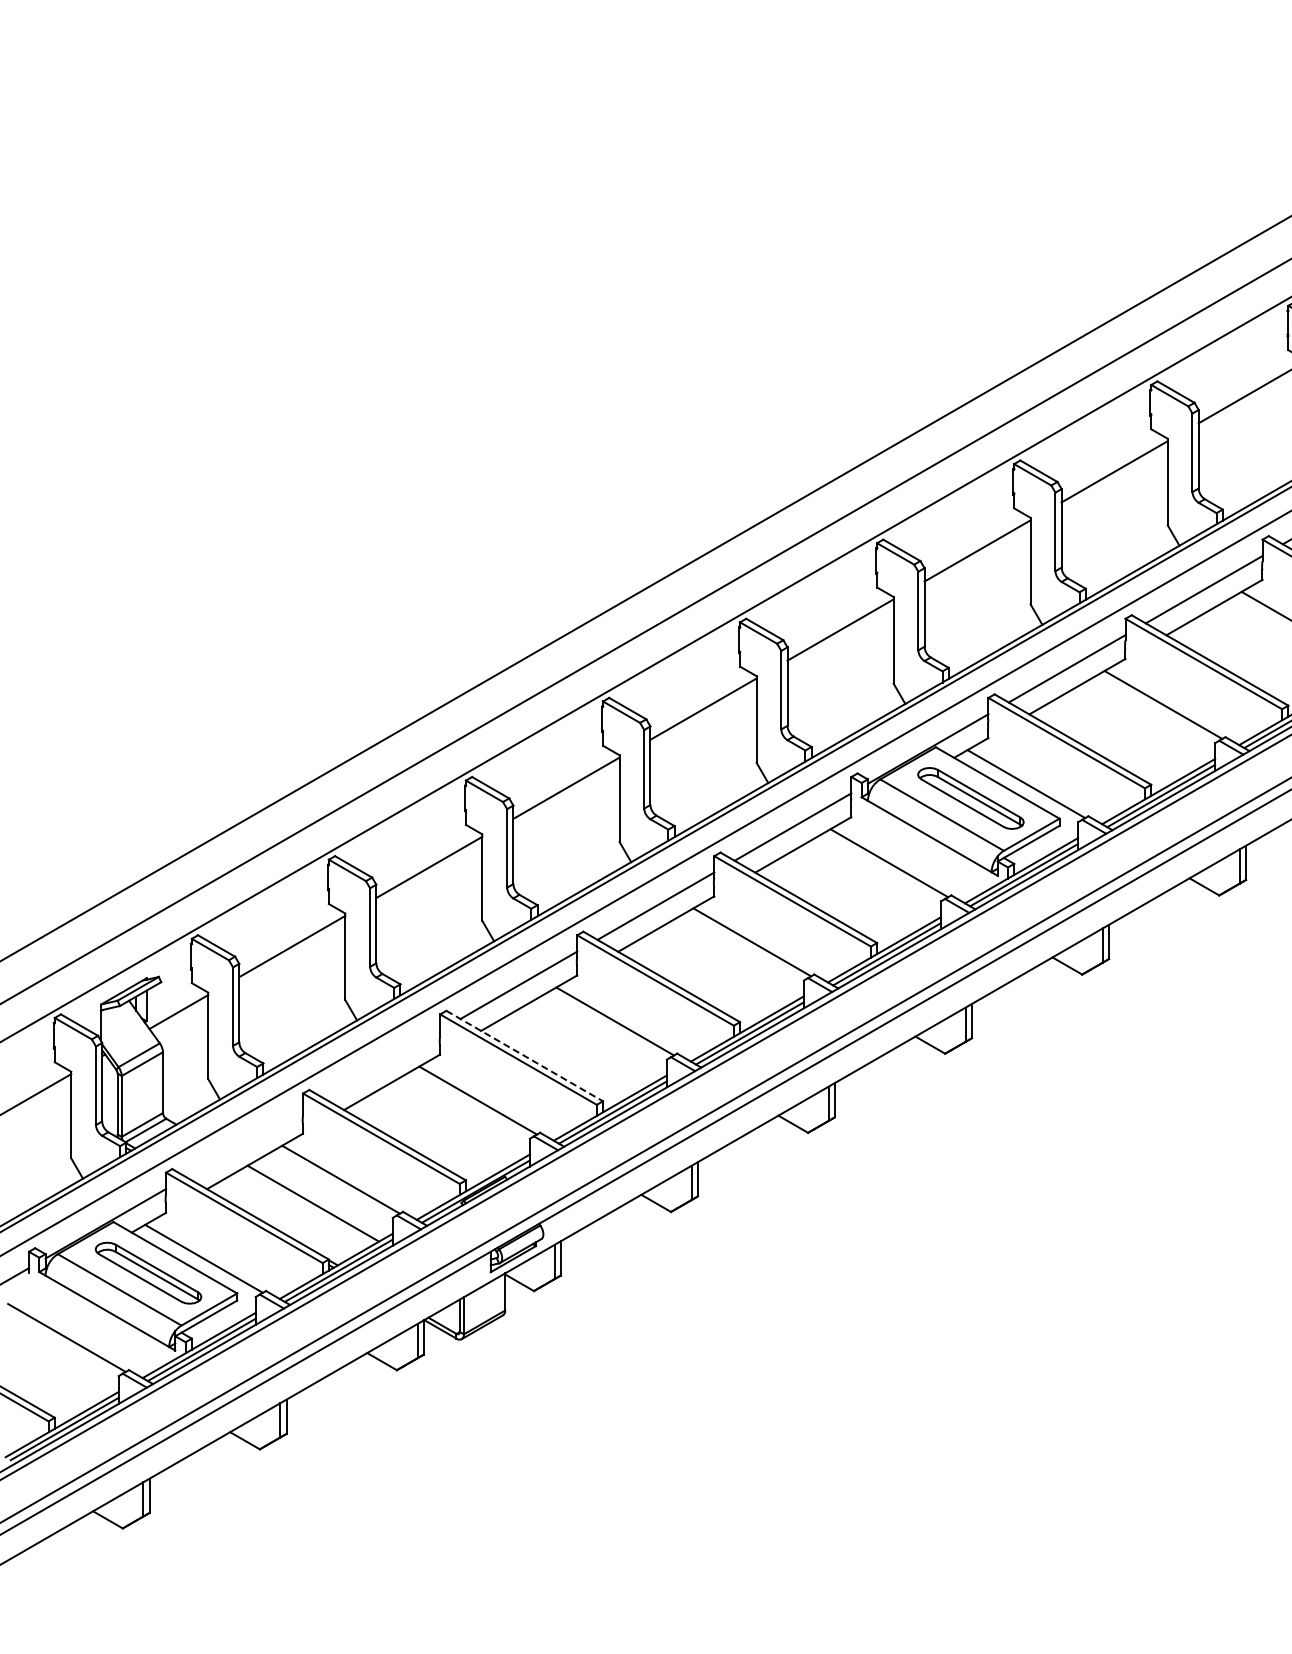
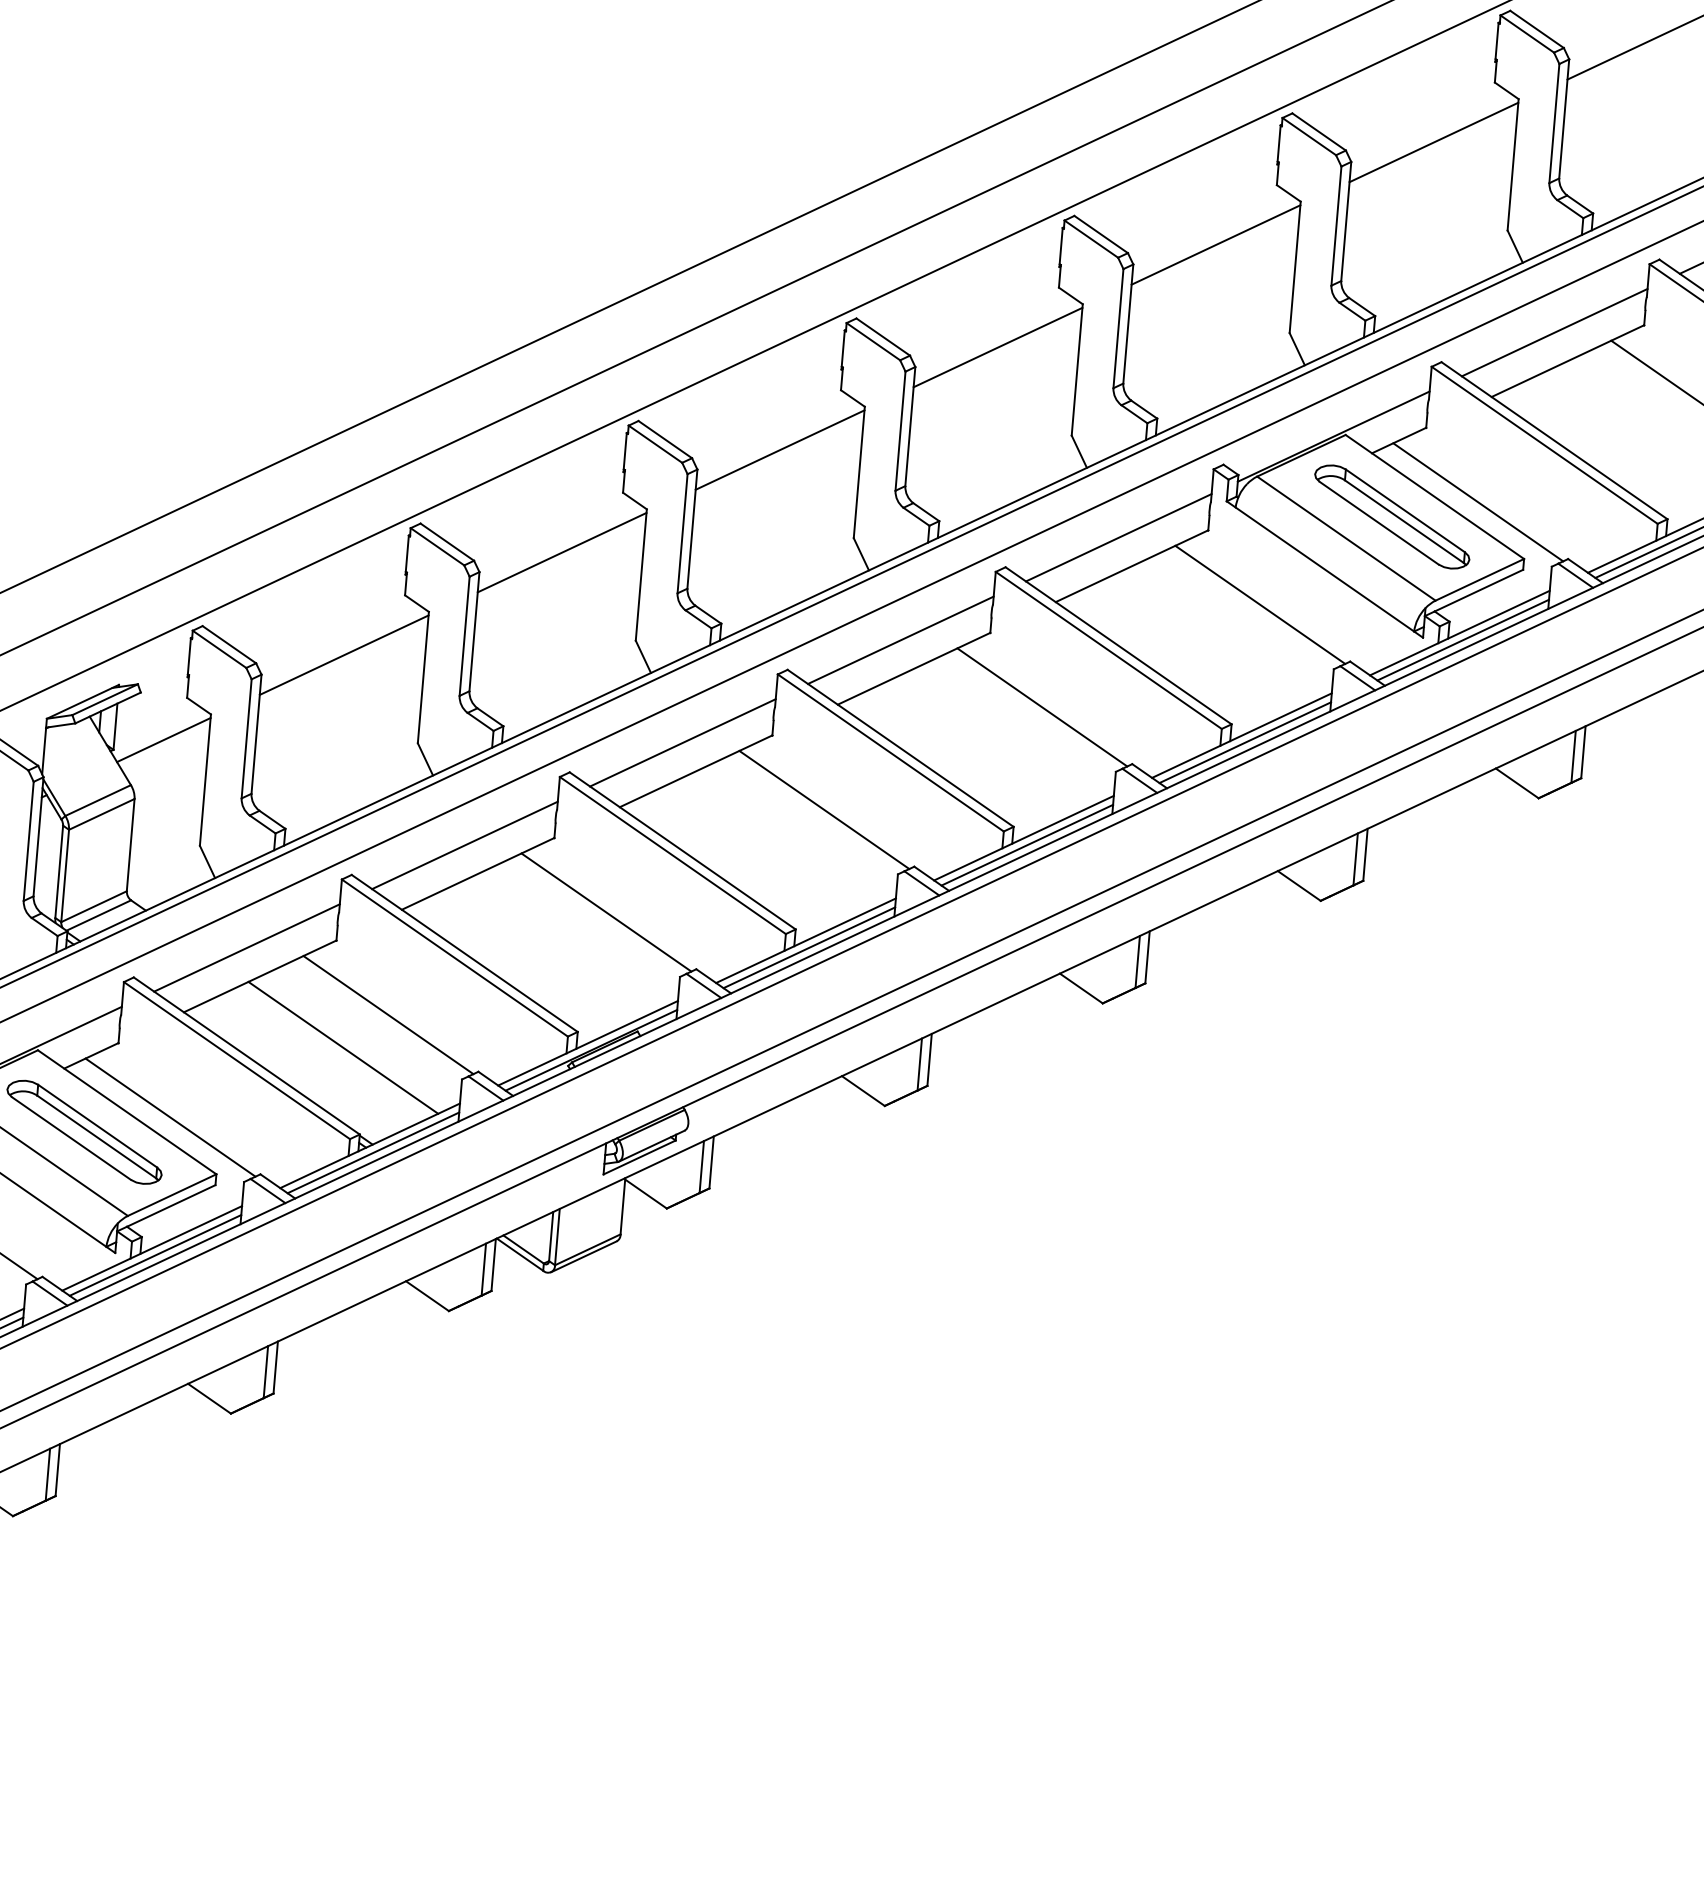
line: (525, 1056) -> (683, 851), dashed -> solid
line: (381, 1064) -> (464, 845), added
line: (244, 1143) -> (246, 947), added

